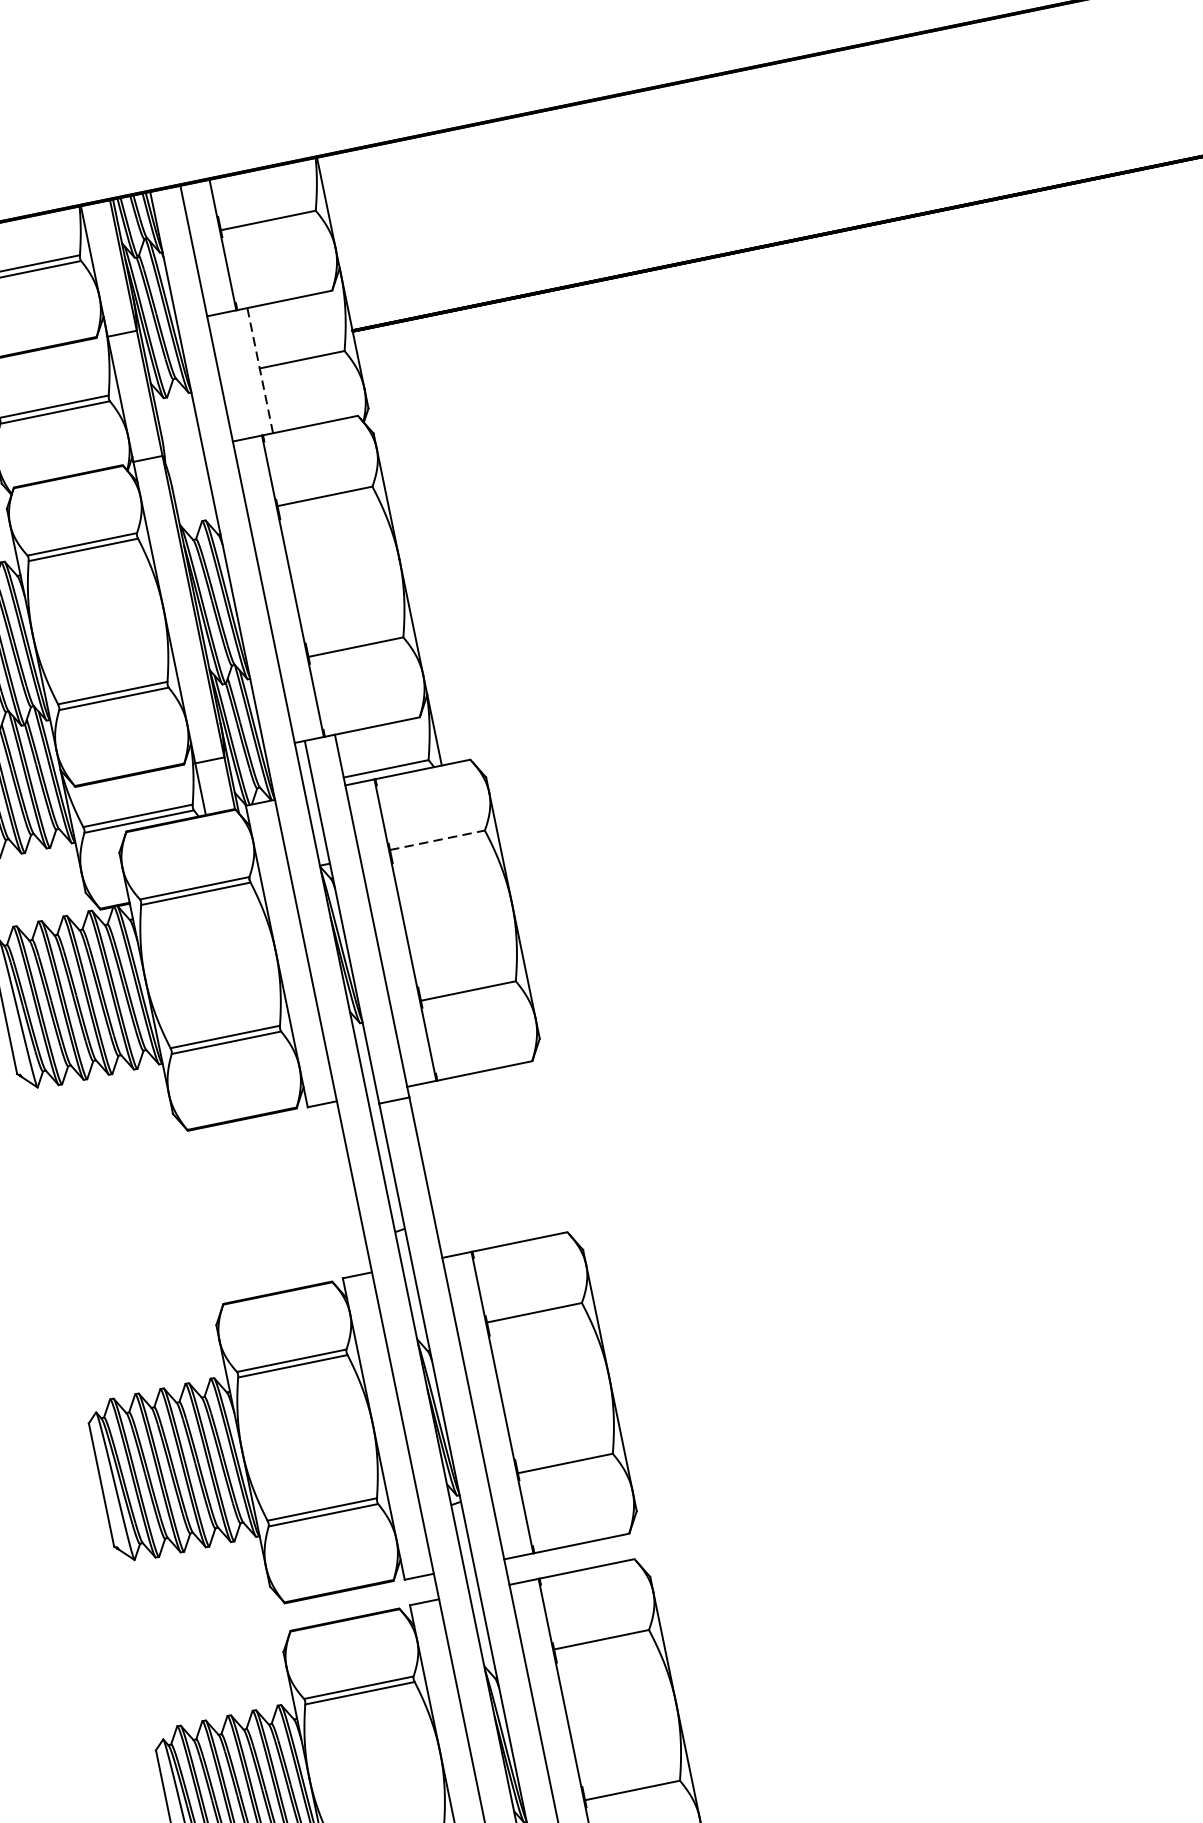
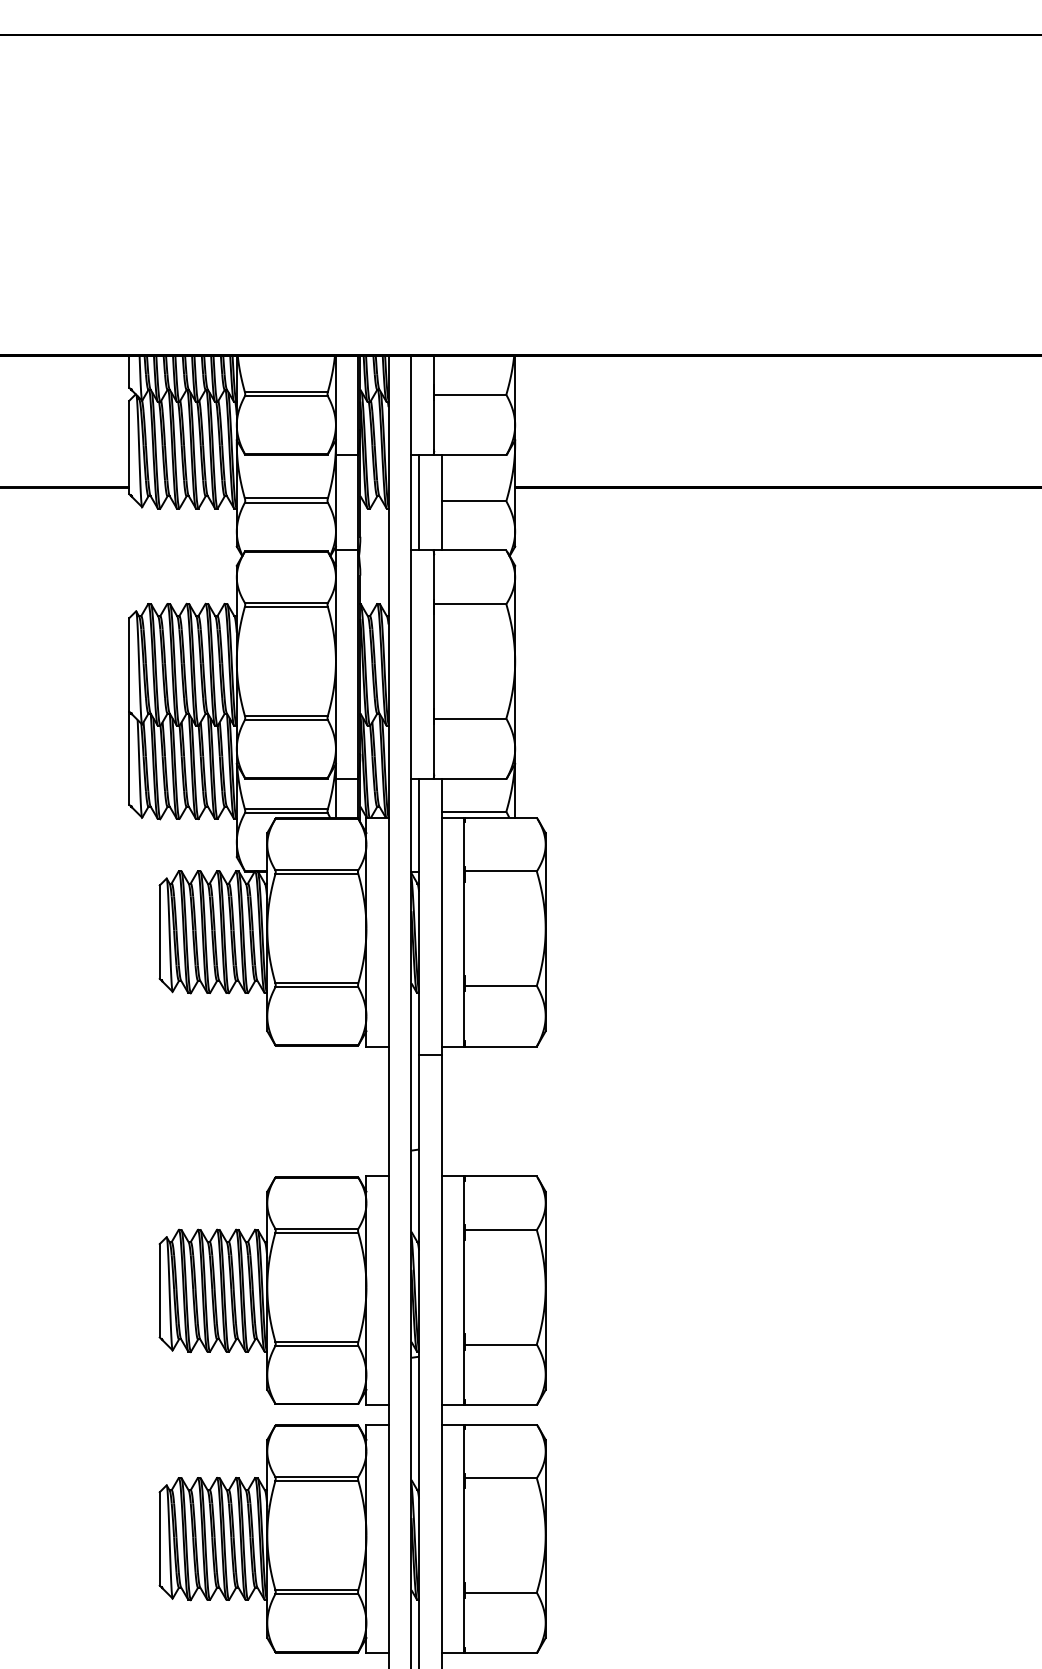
line: (259, 371) -> (441, 503), dashed -> solid
line: (230, 376) -> (419, 502), added
line: (437, 840) -> (500, 871), dashed -> solid

